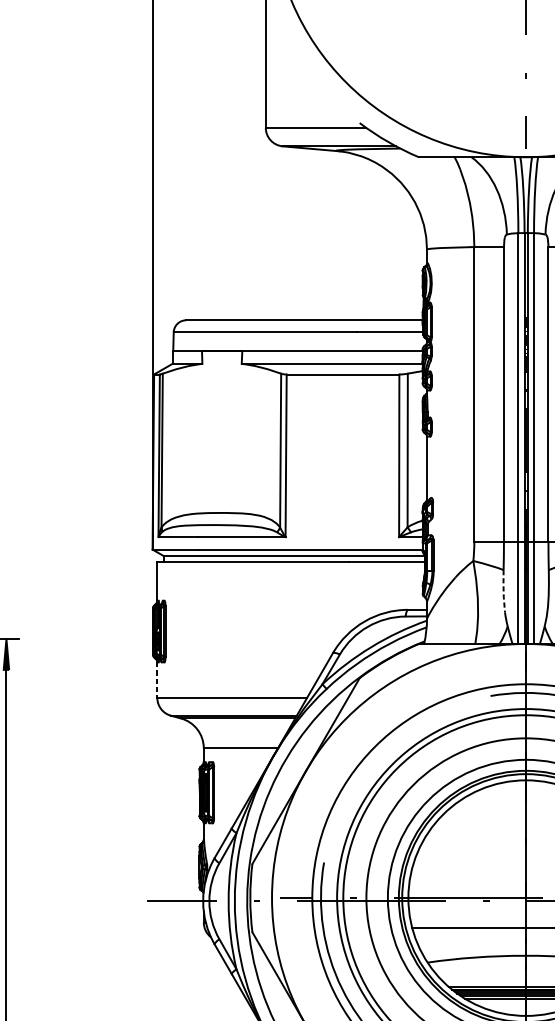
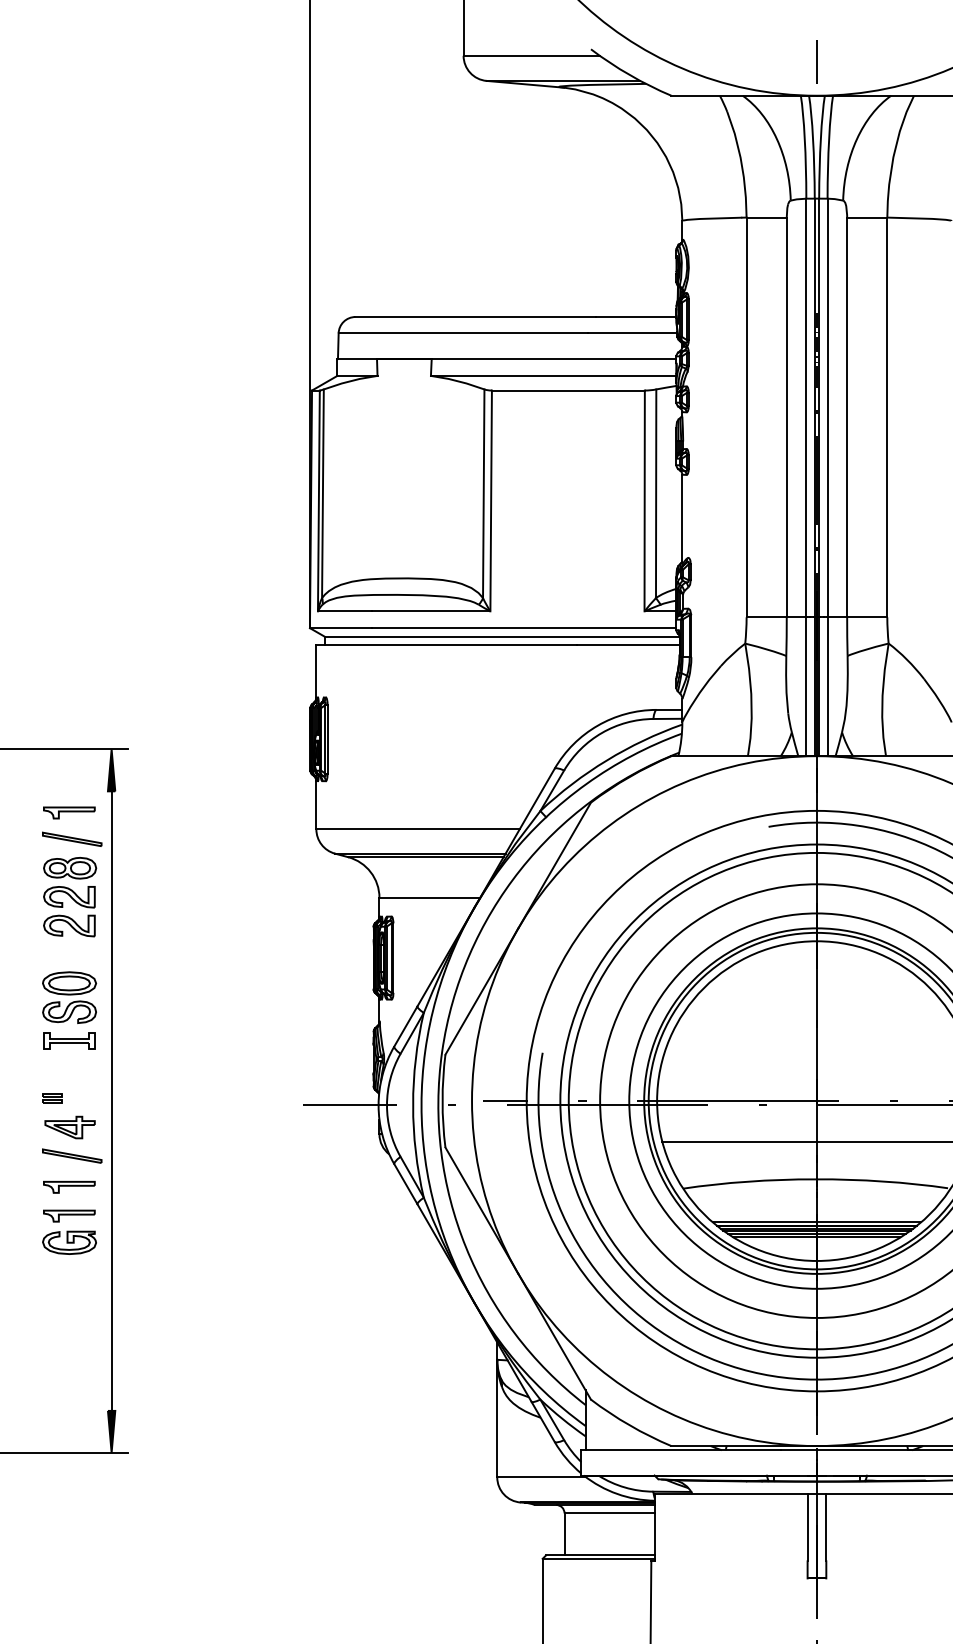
line: (503, 591) -> (786, 684), dashed -> solid
line: (157, 680) -> (316, 805), dashed -> solid

